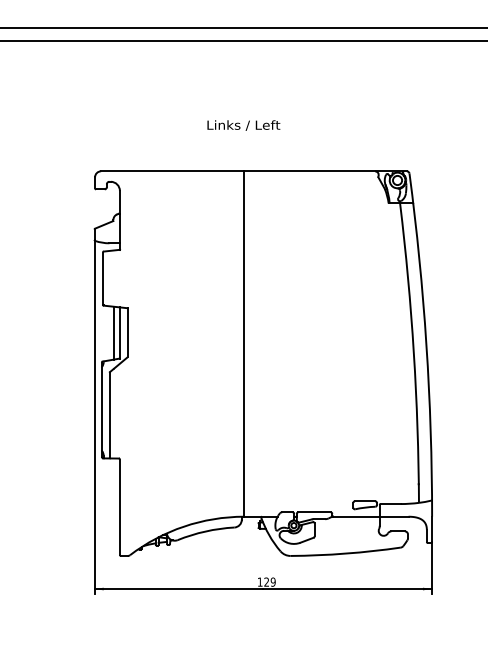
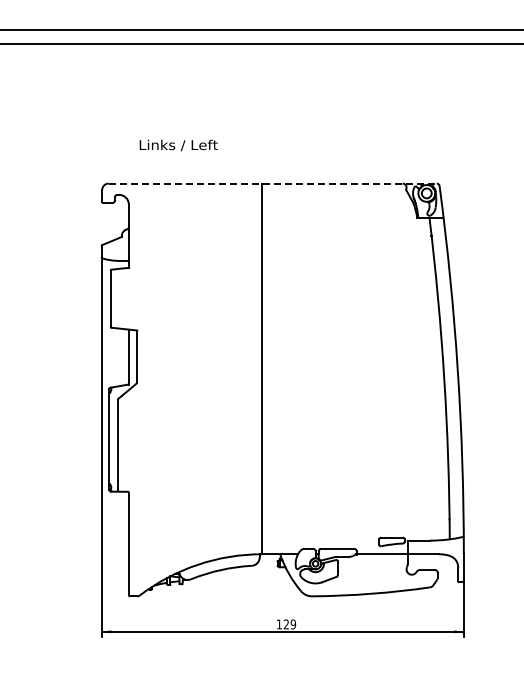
text: (243, 125) -> (178, 145), moved
line: (254, 171) -> (273, 183), solid -> dashed
line: (113, 332) -> (122, 356), removed

